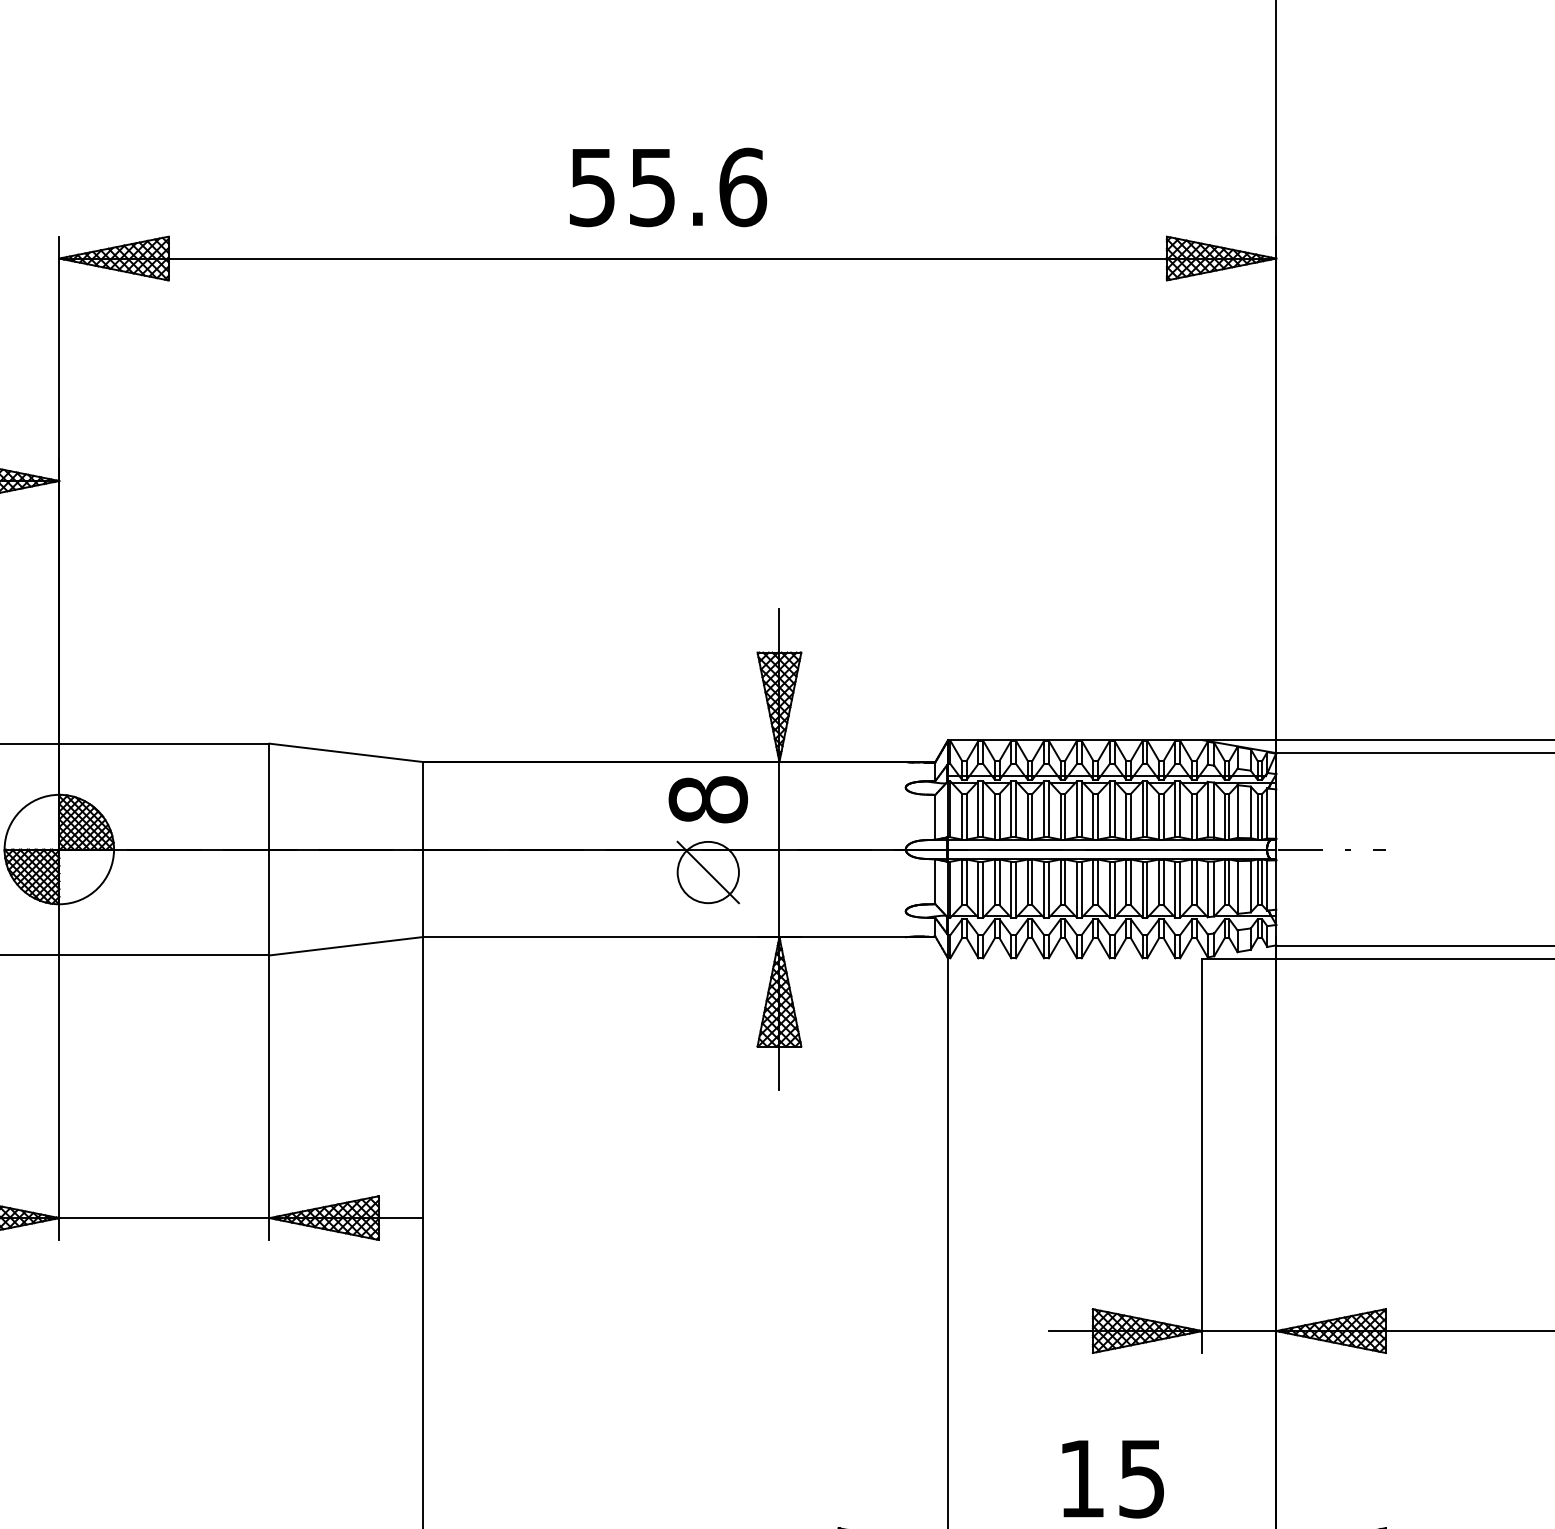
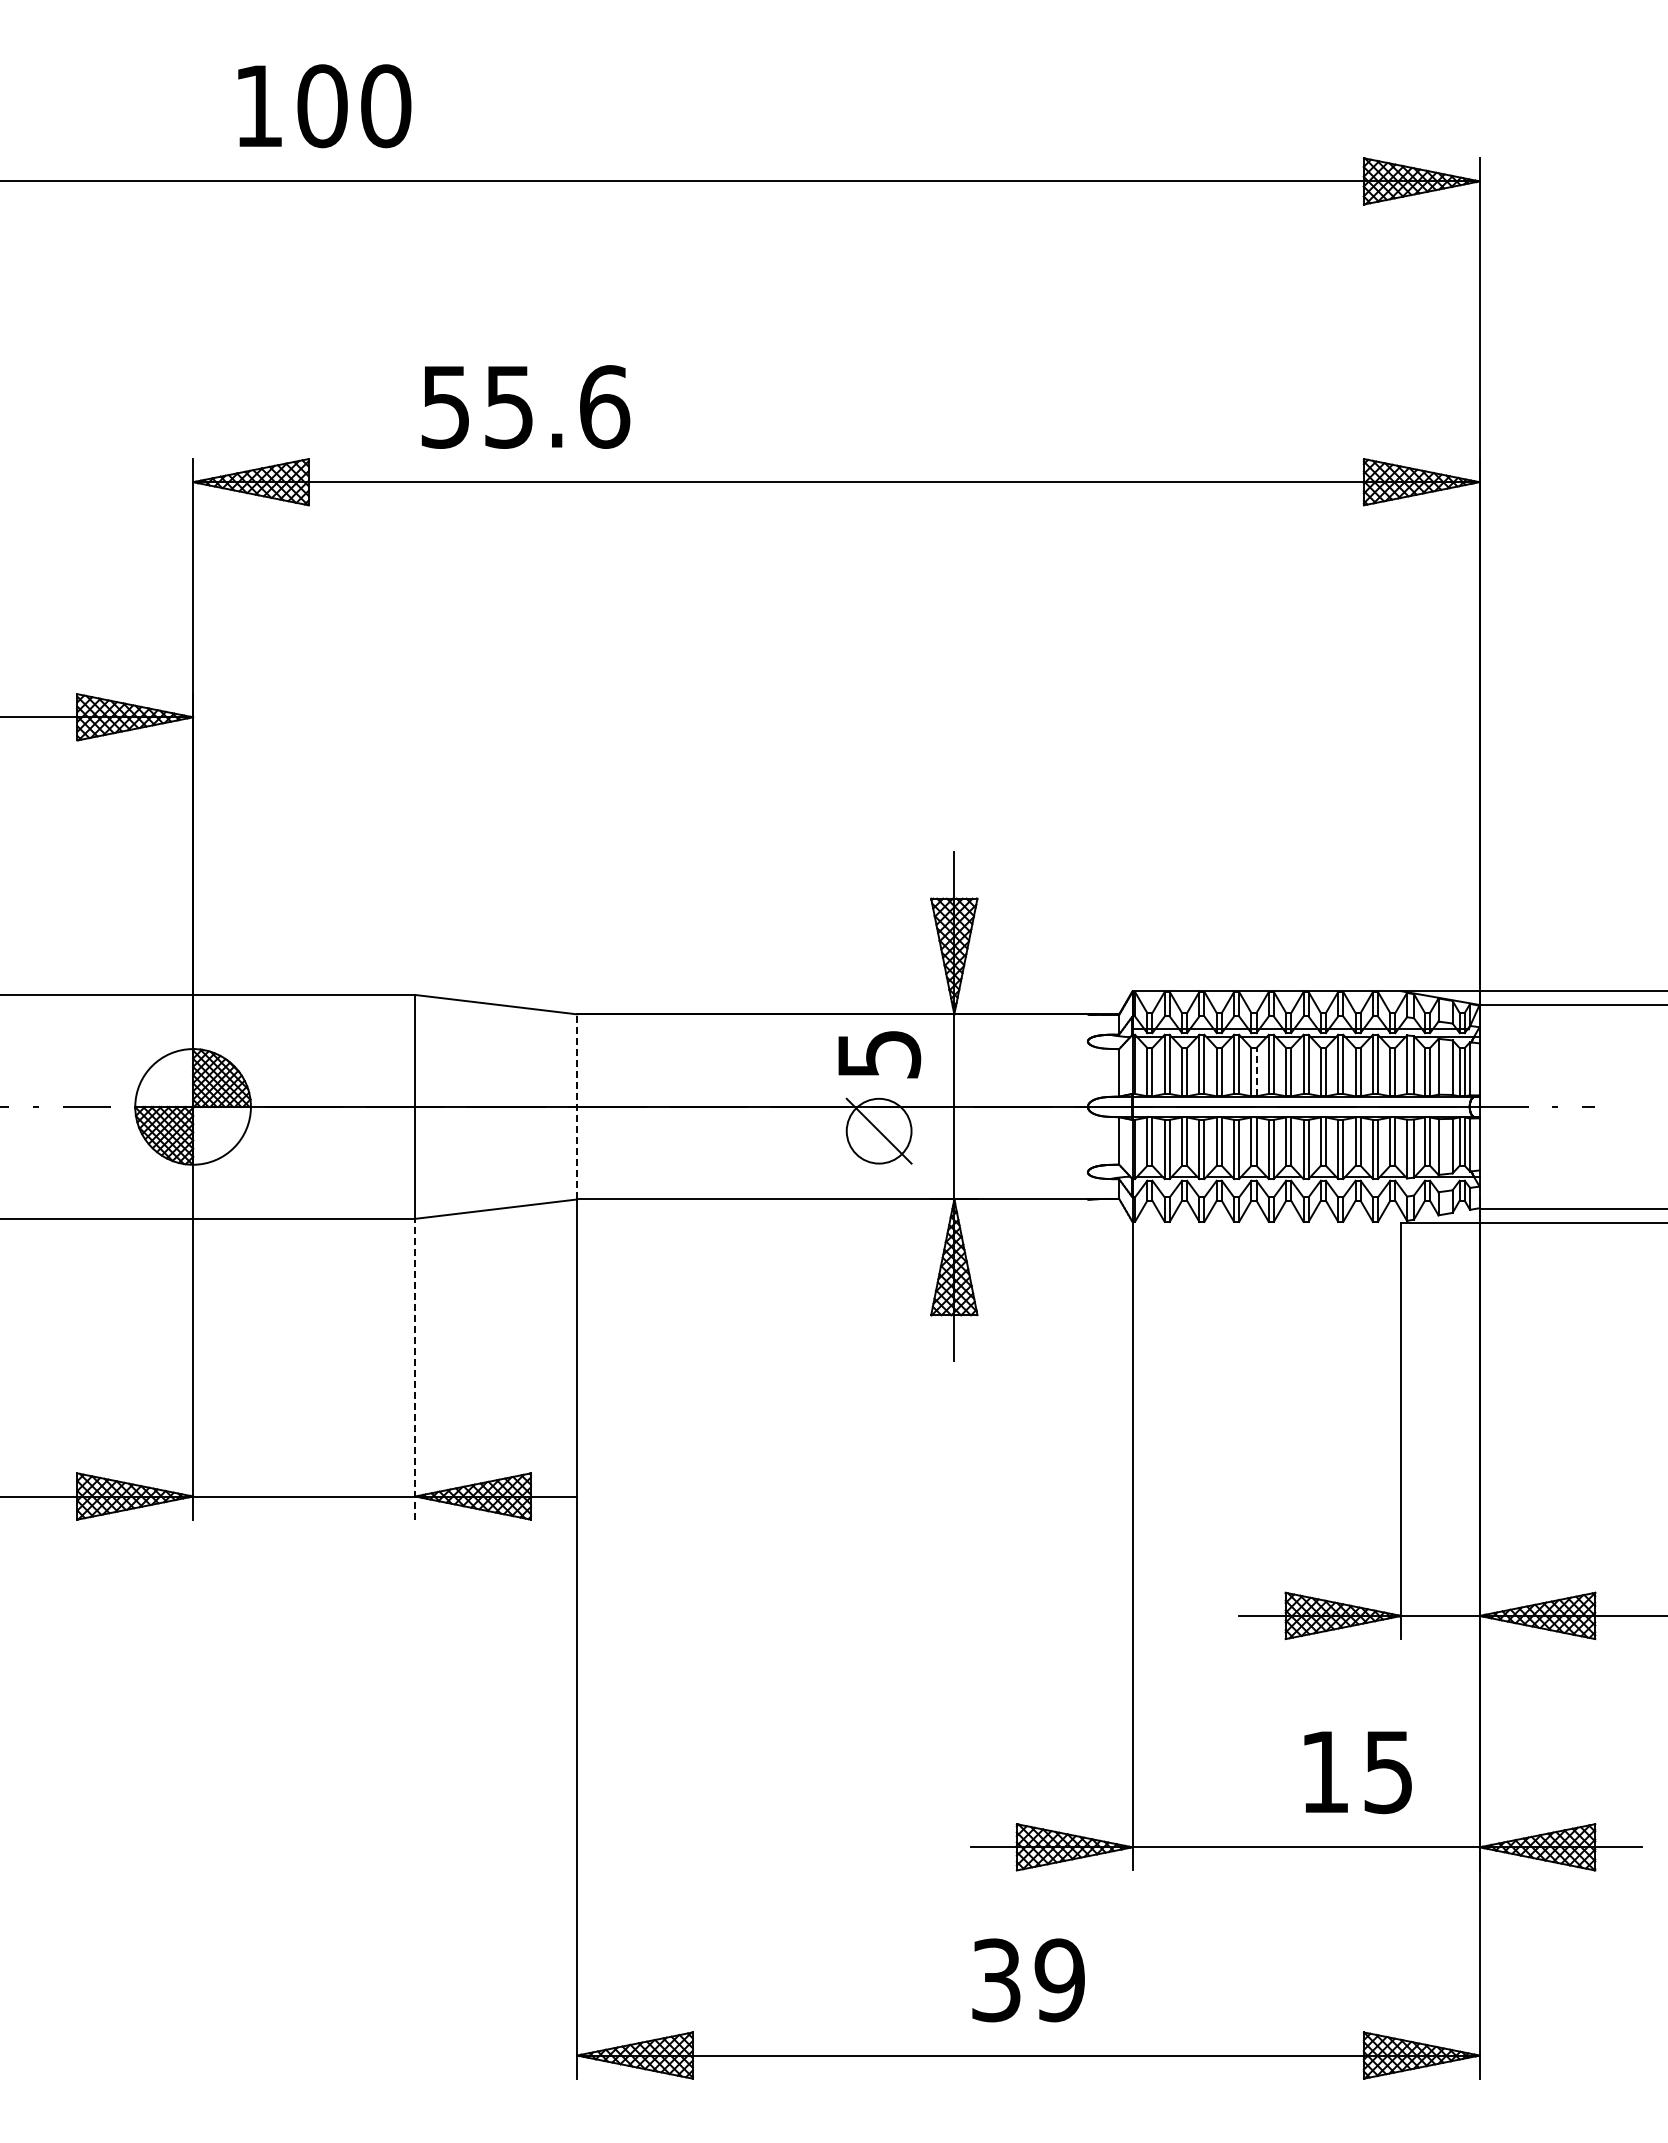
text: (667, 186) -> (525, 406), moved
text: (708, 799) -> (879, 1054), 8 -> 5
line: (1065, 816) -> (1256, 1071), solid -> dashed
line: (422, 849) -> (577, 1106), solid -> dashed
line: (269, 1097) -> (415, 1368), solid -> dashed
text: (1112, 1479) -> (1357, 1772), moved

